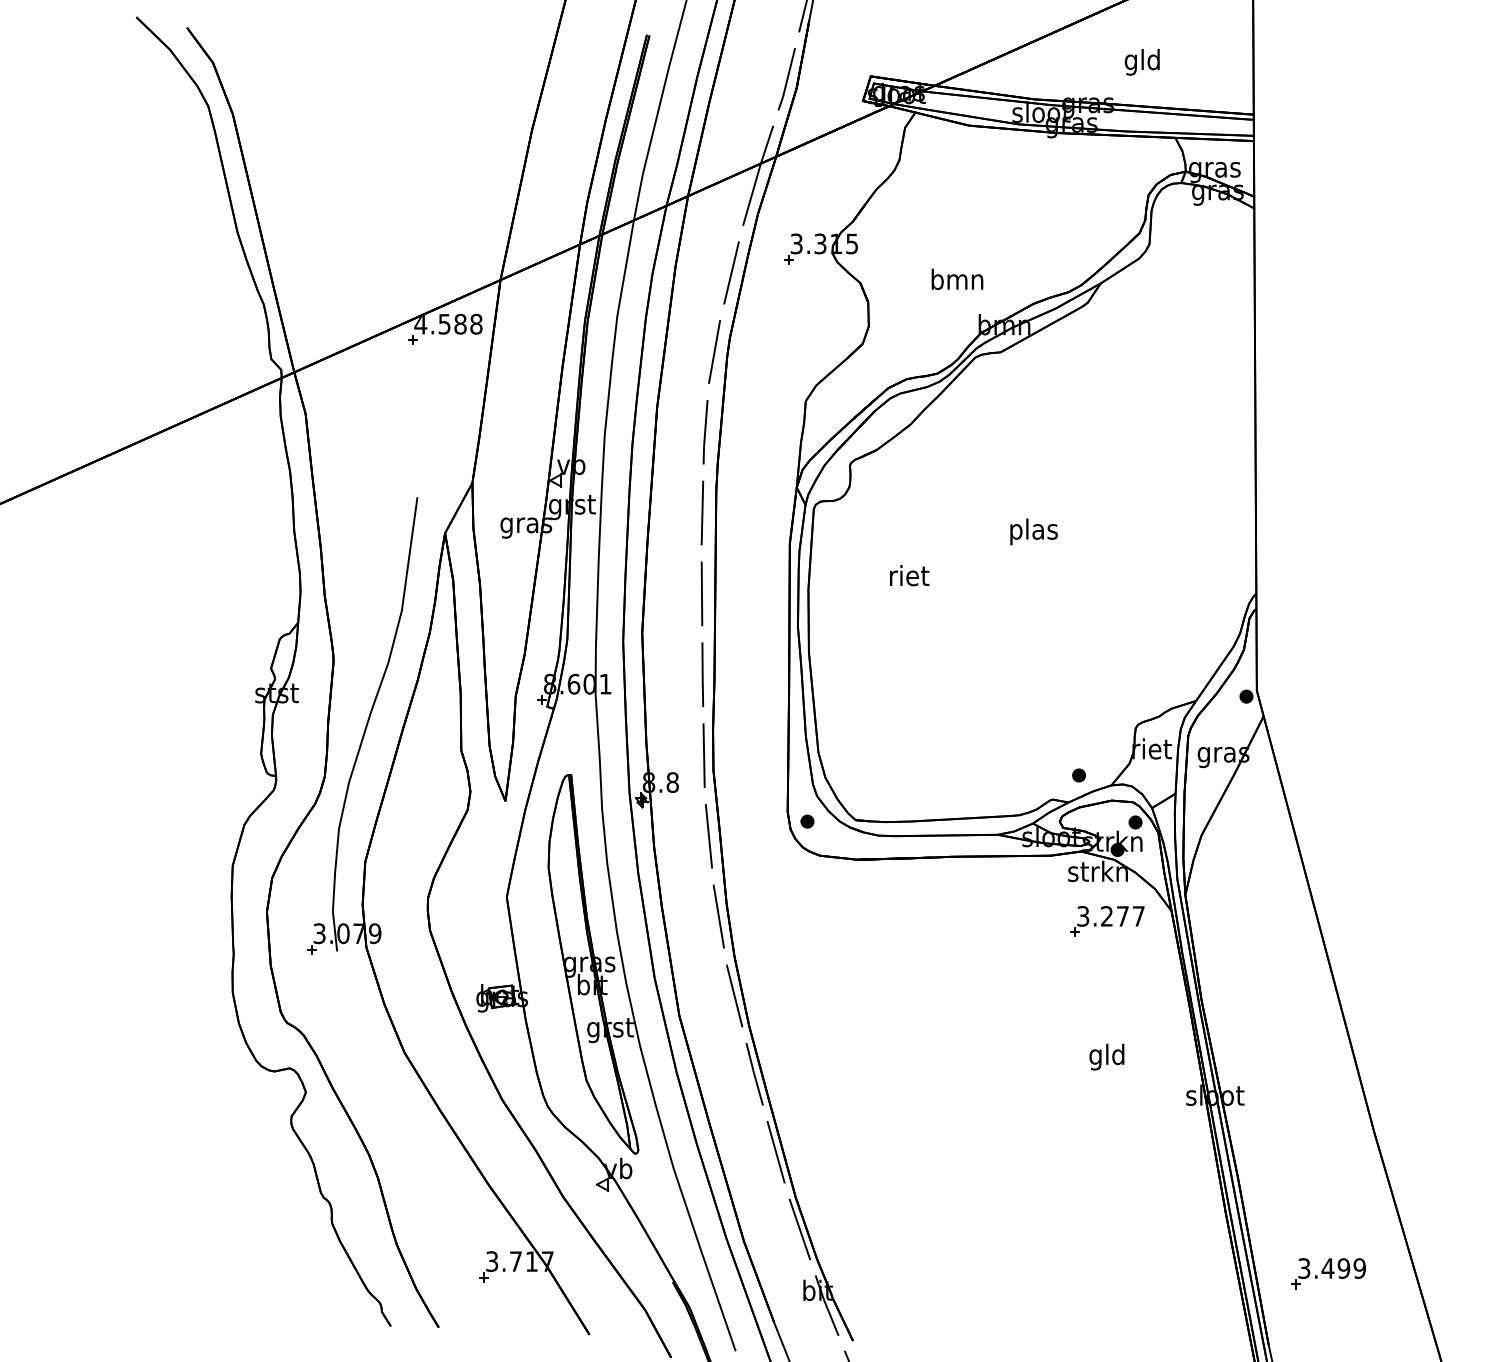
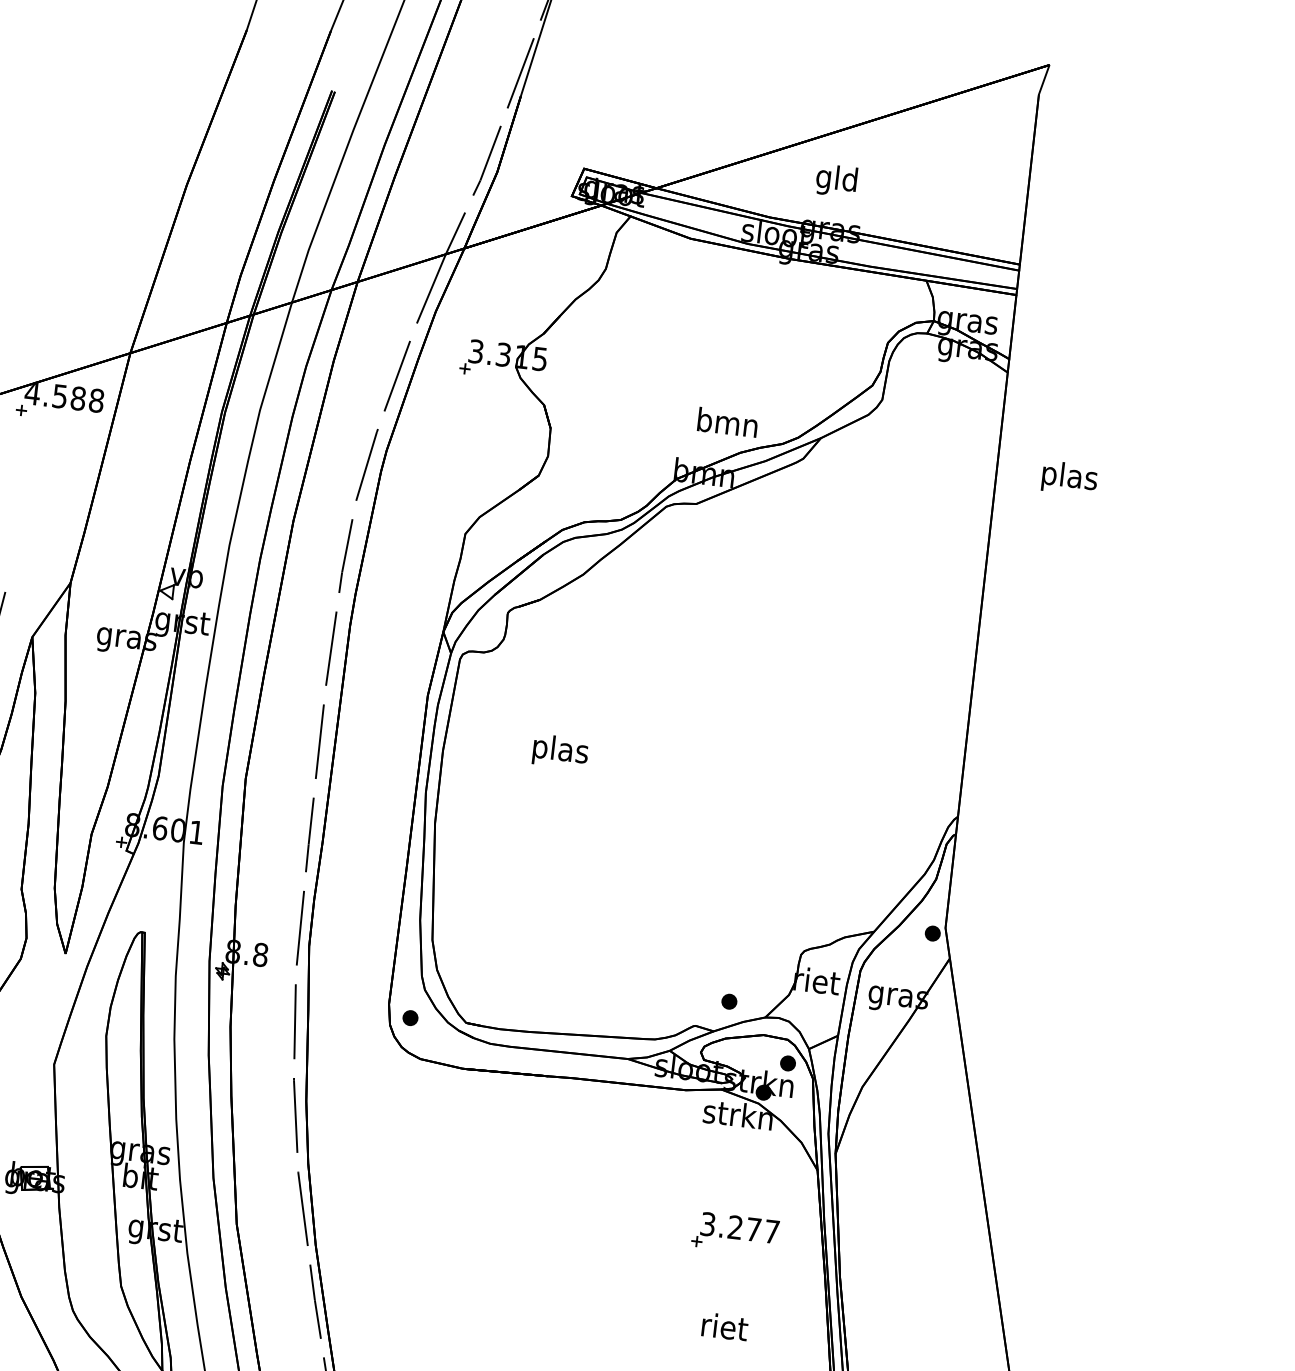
text: (1141, 62) -> (835, 180), moved
text: (957, 278) -> (728, 421), moved
text: (1033, 531) -> (1069, 477), moved
text: (909, 578) -> (560, 752), riet -> plas
part: (1107, 921) -> (735, 1233), moved
text: (1107, 1056) -> (724, 1329), gld -> riet

